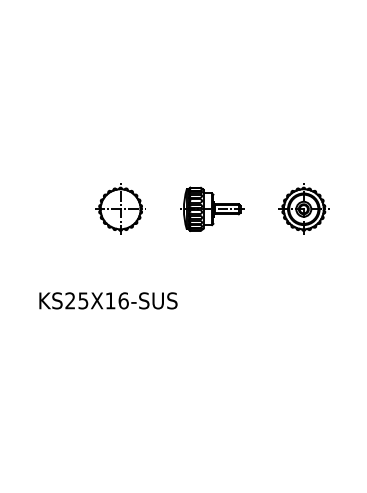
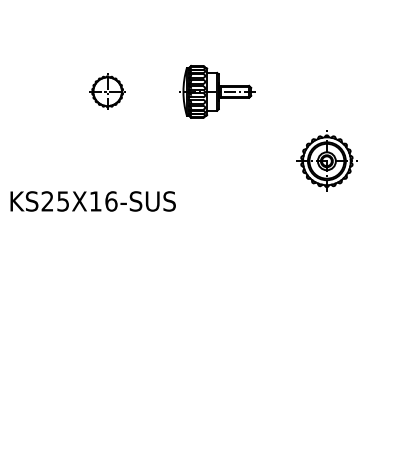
part: (120, 208) -> (107, 90), size x0.6
part: (303, 208) -> (326, 160), moved

